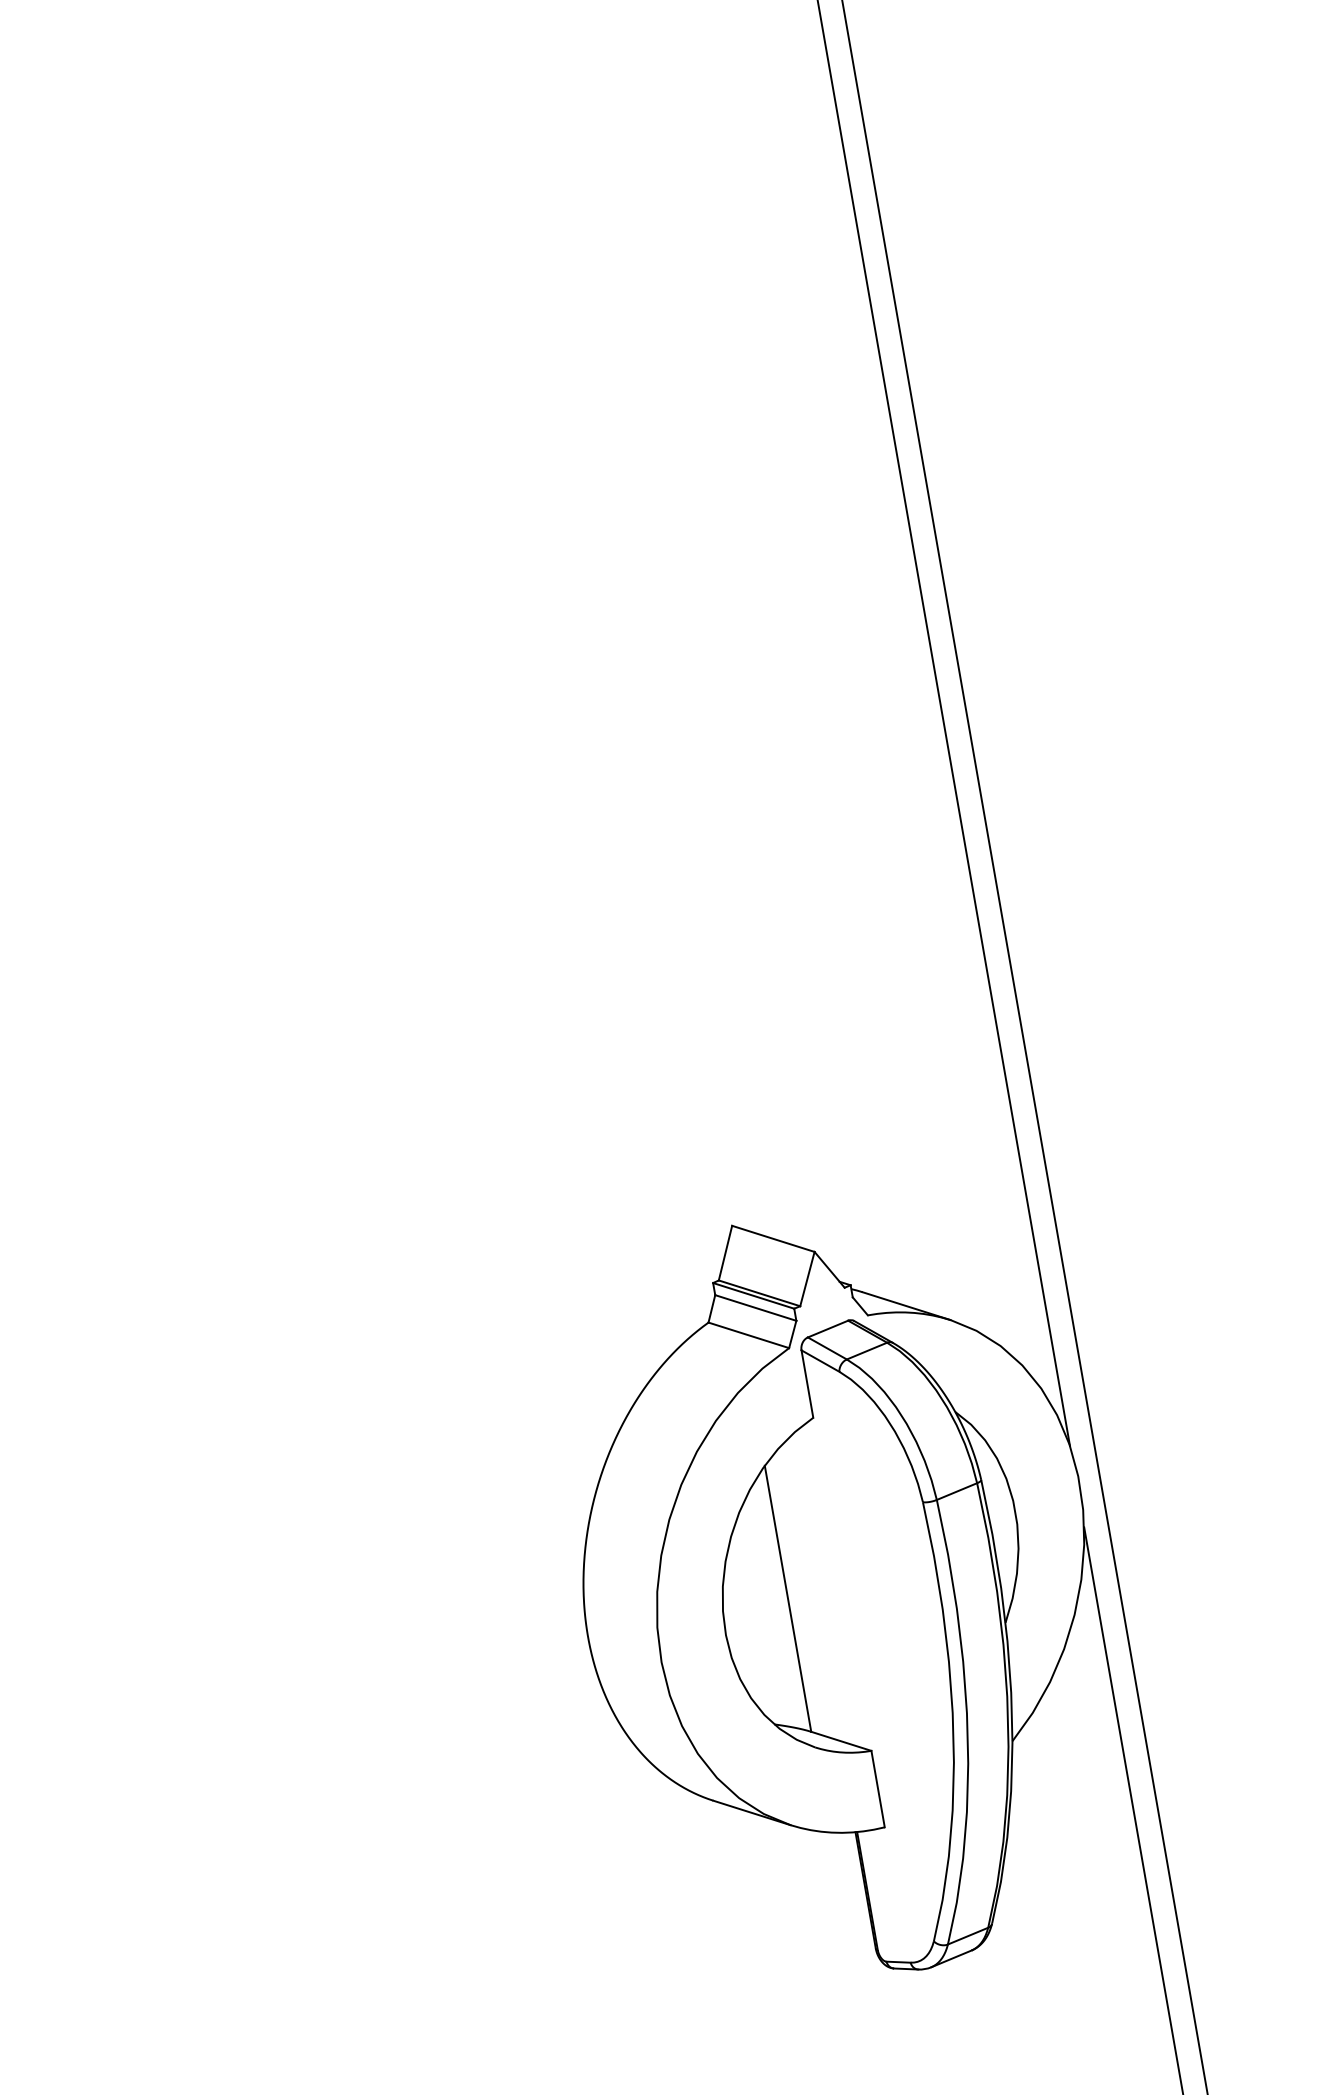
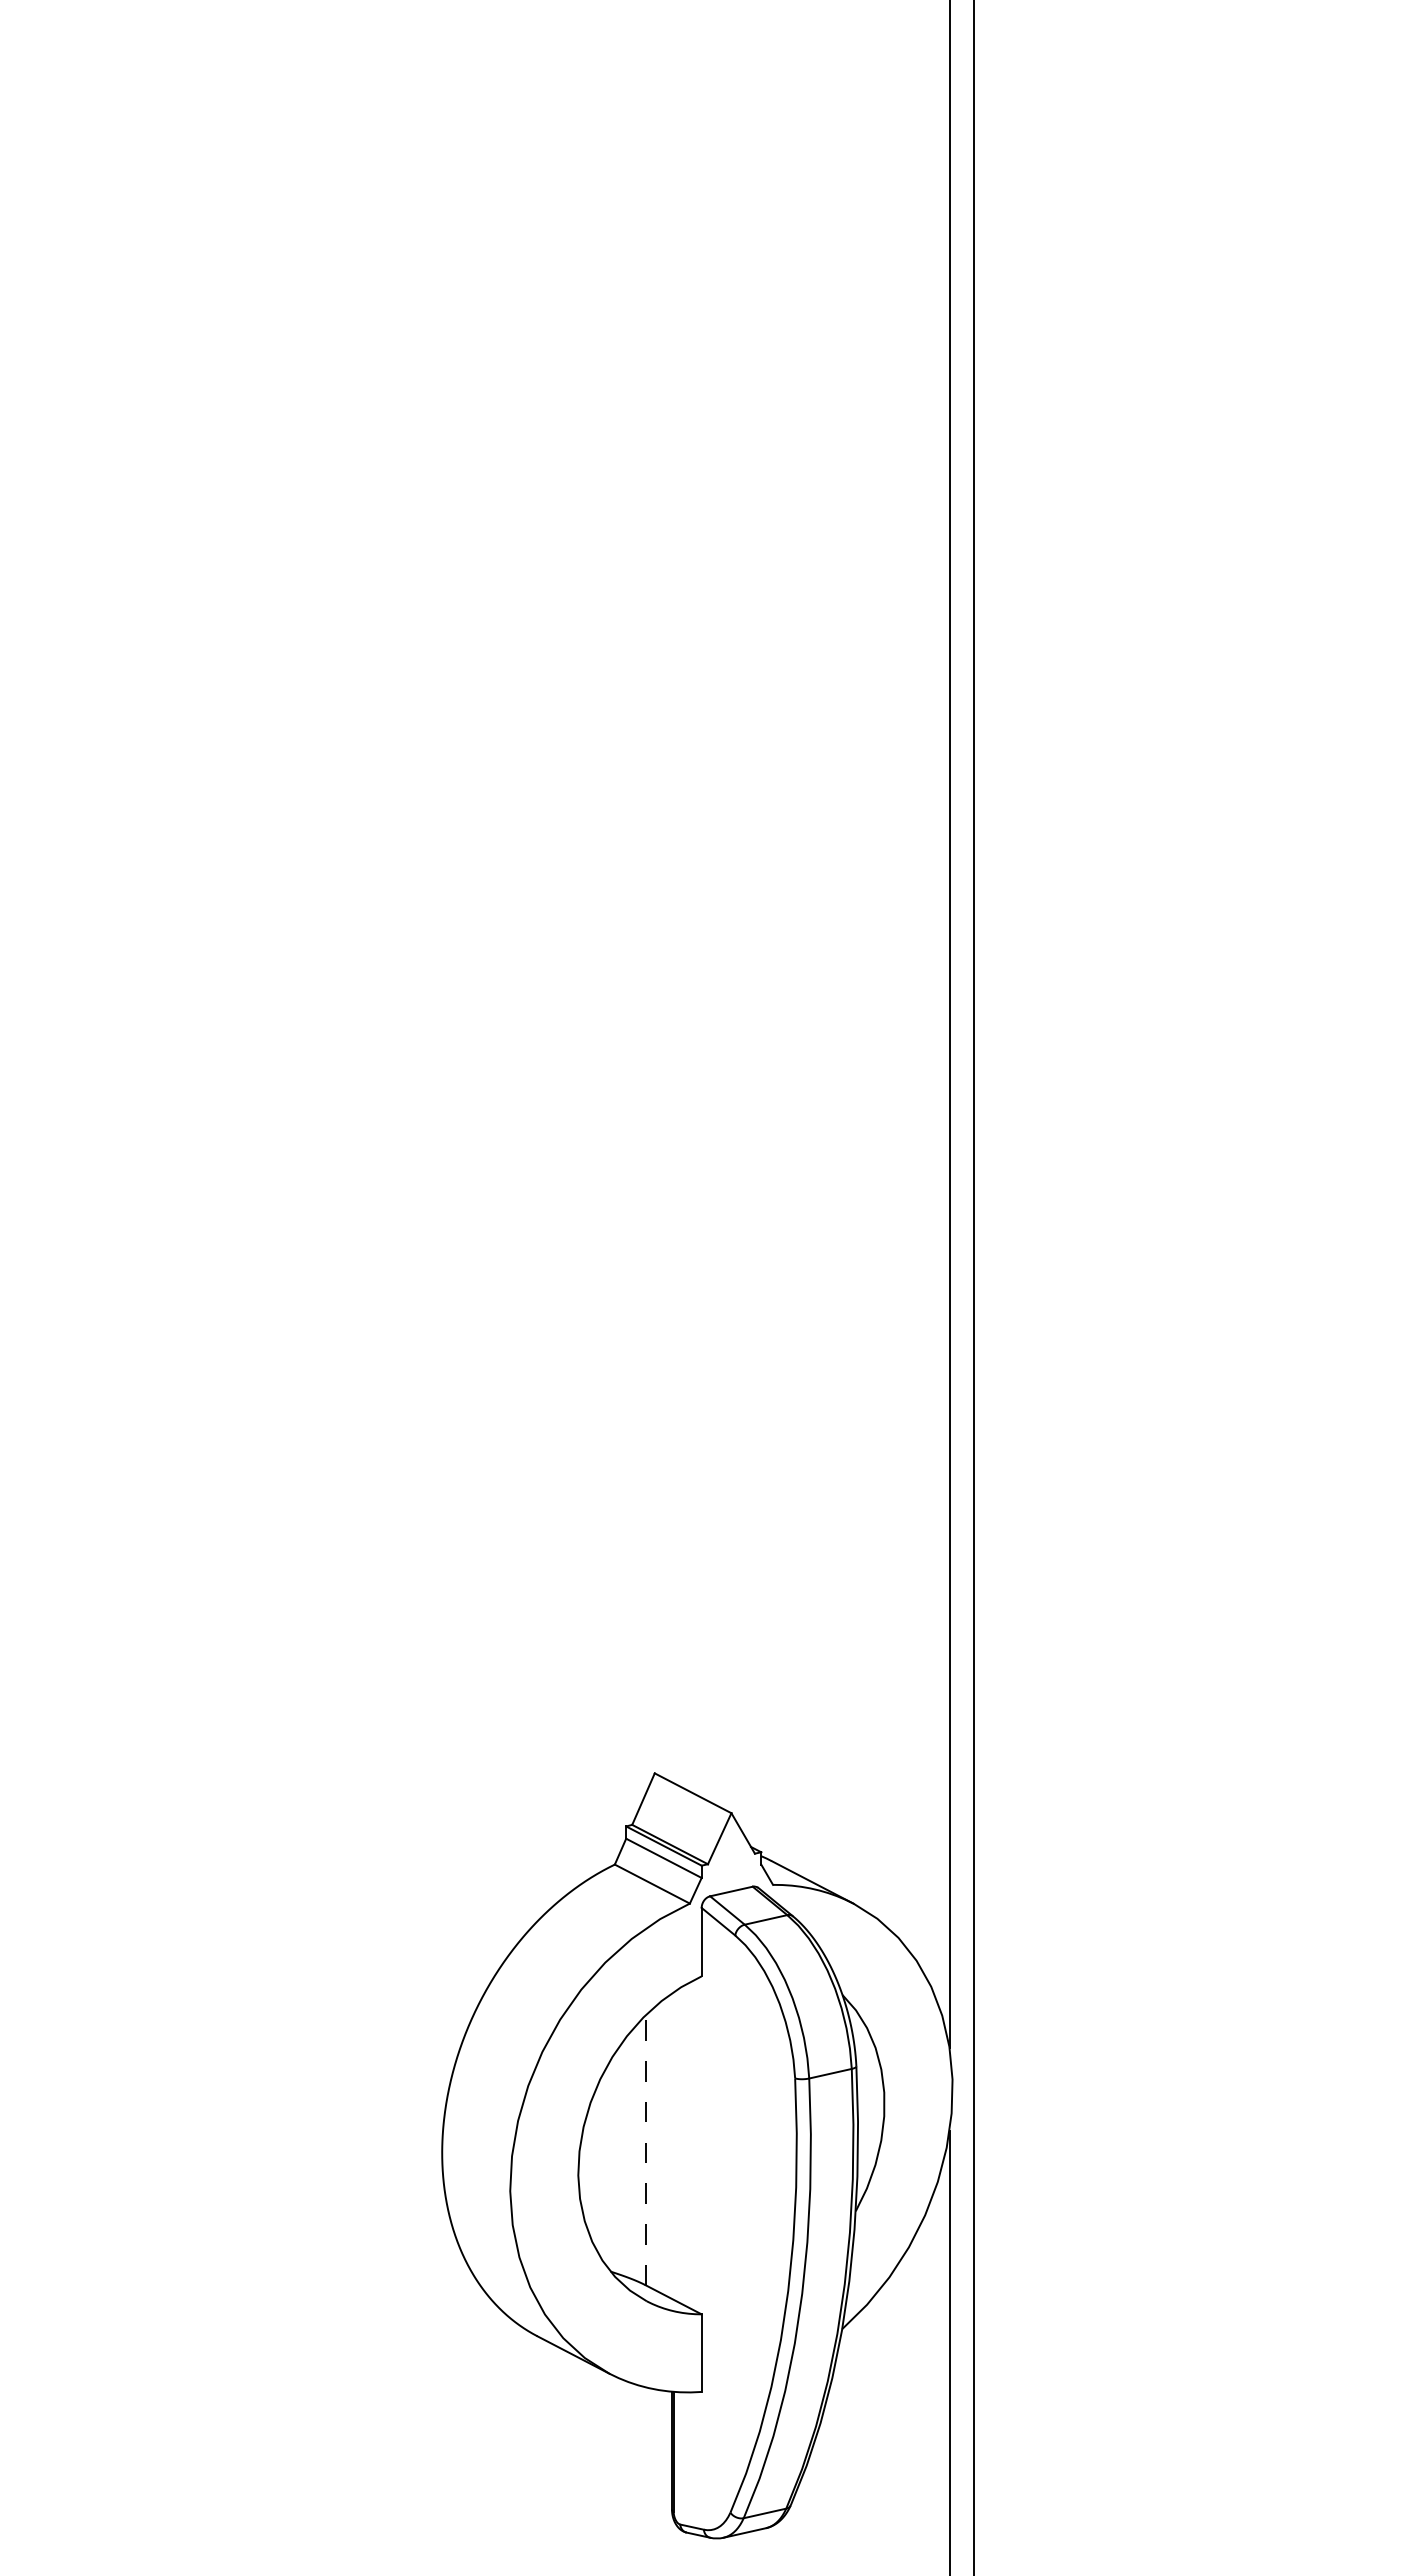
line: (787, 1598) -> (645, 2149), solid -> dashed

